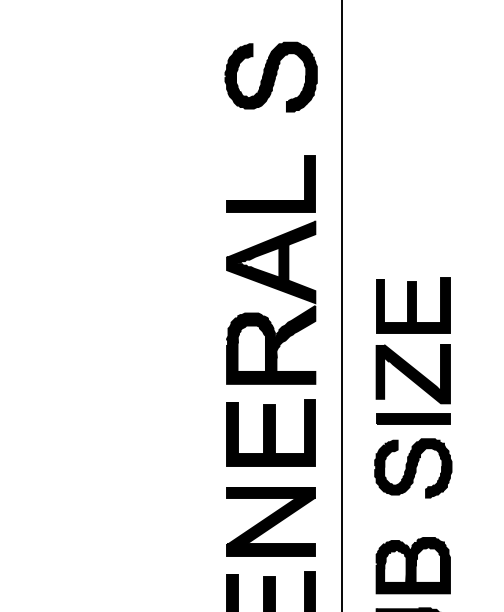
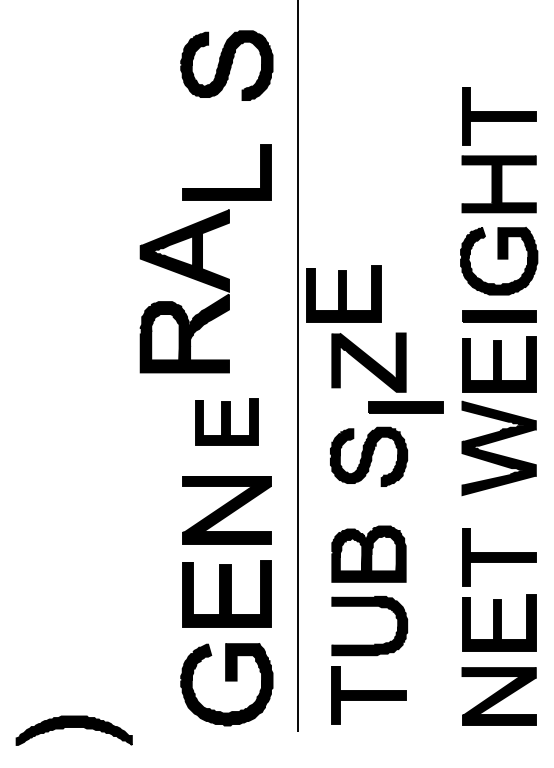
part: (412, 304) -> (343, 293), moved
part: (265, 315) -> (179, 304), moved
part: (412, 418) -> (405, 407), moved
part: (270, 432) -> (226, 421), size x0.7

